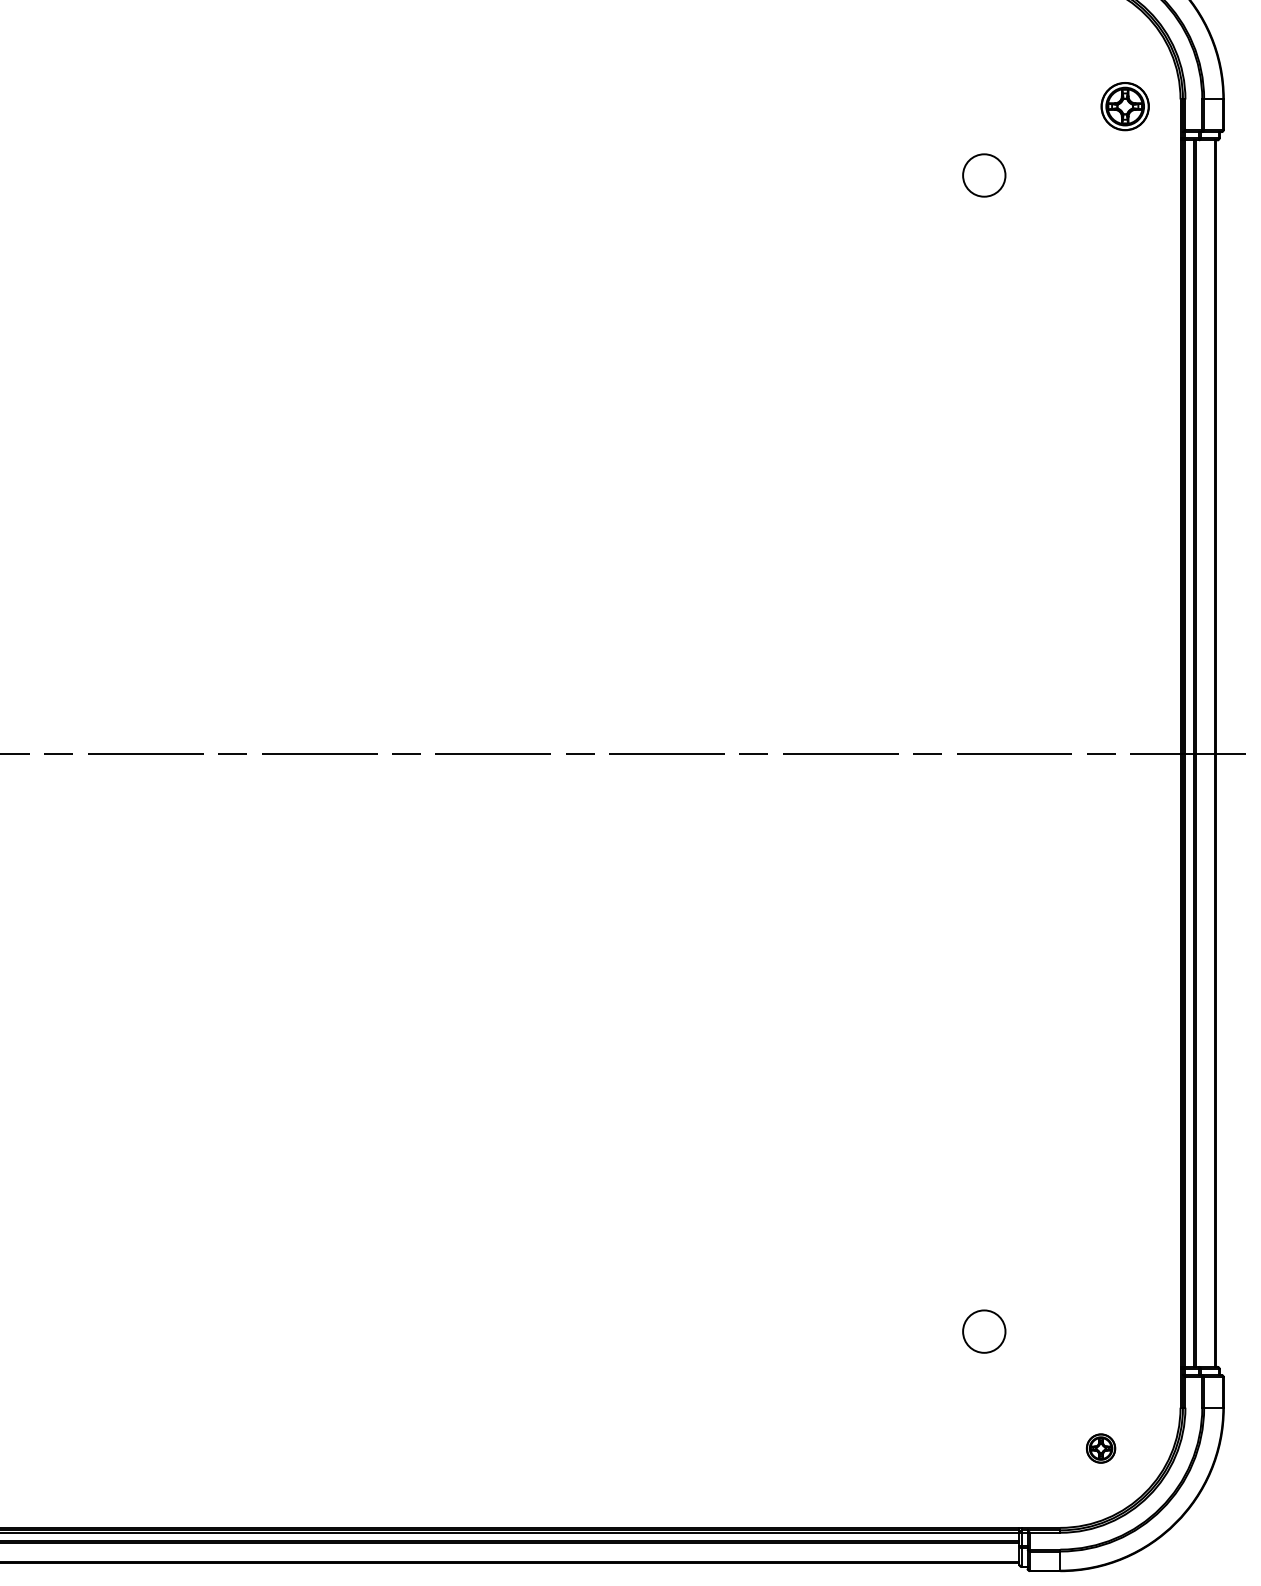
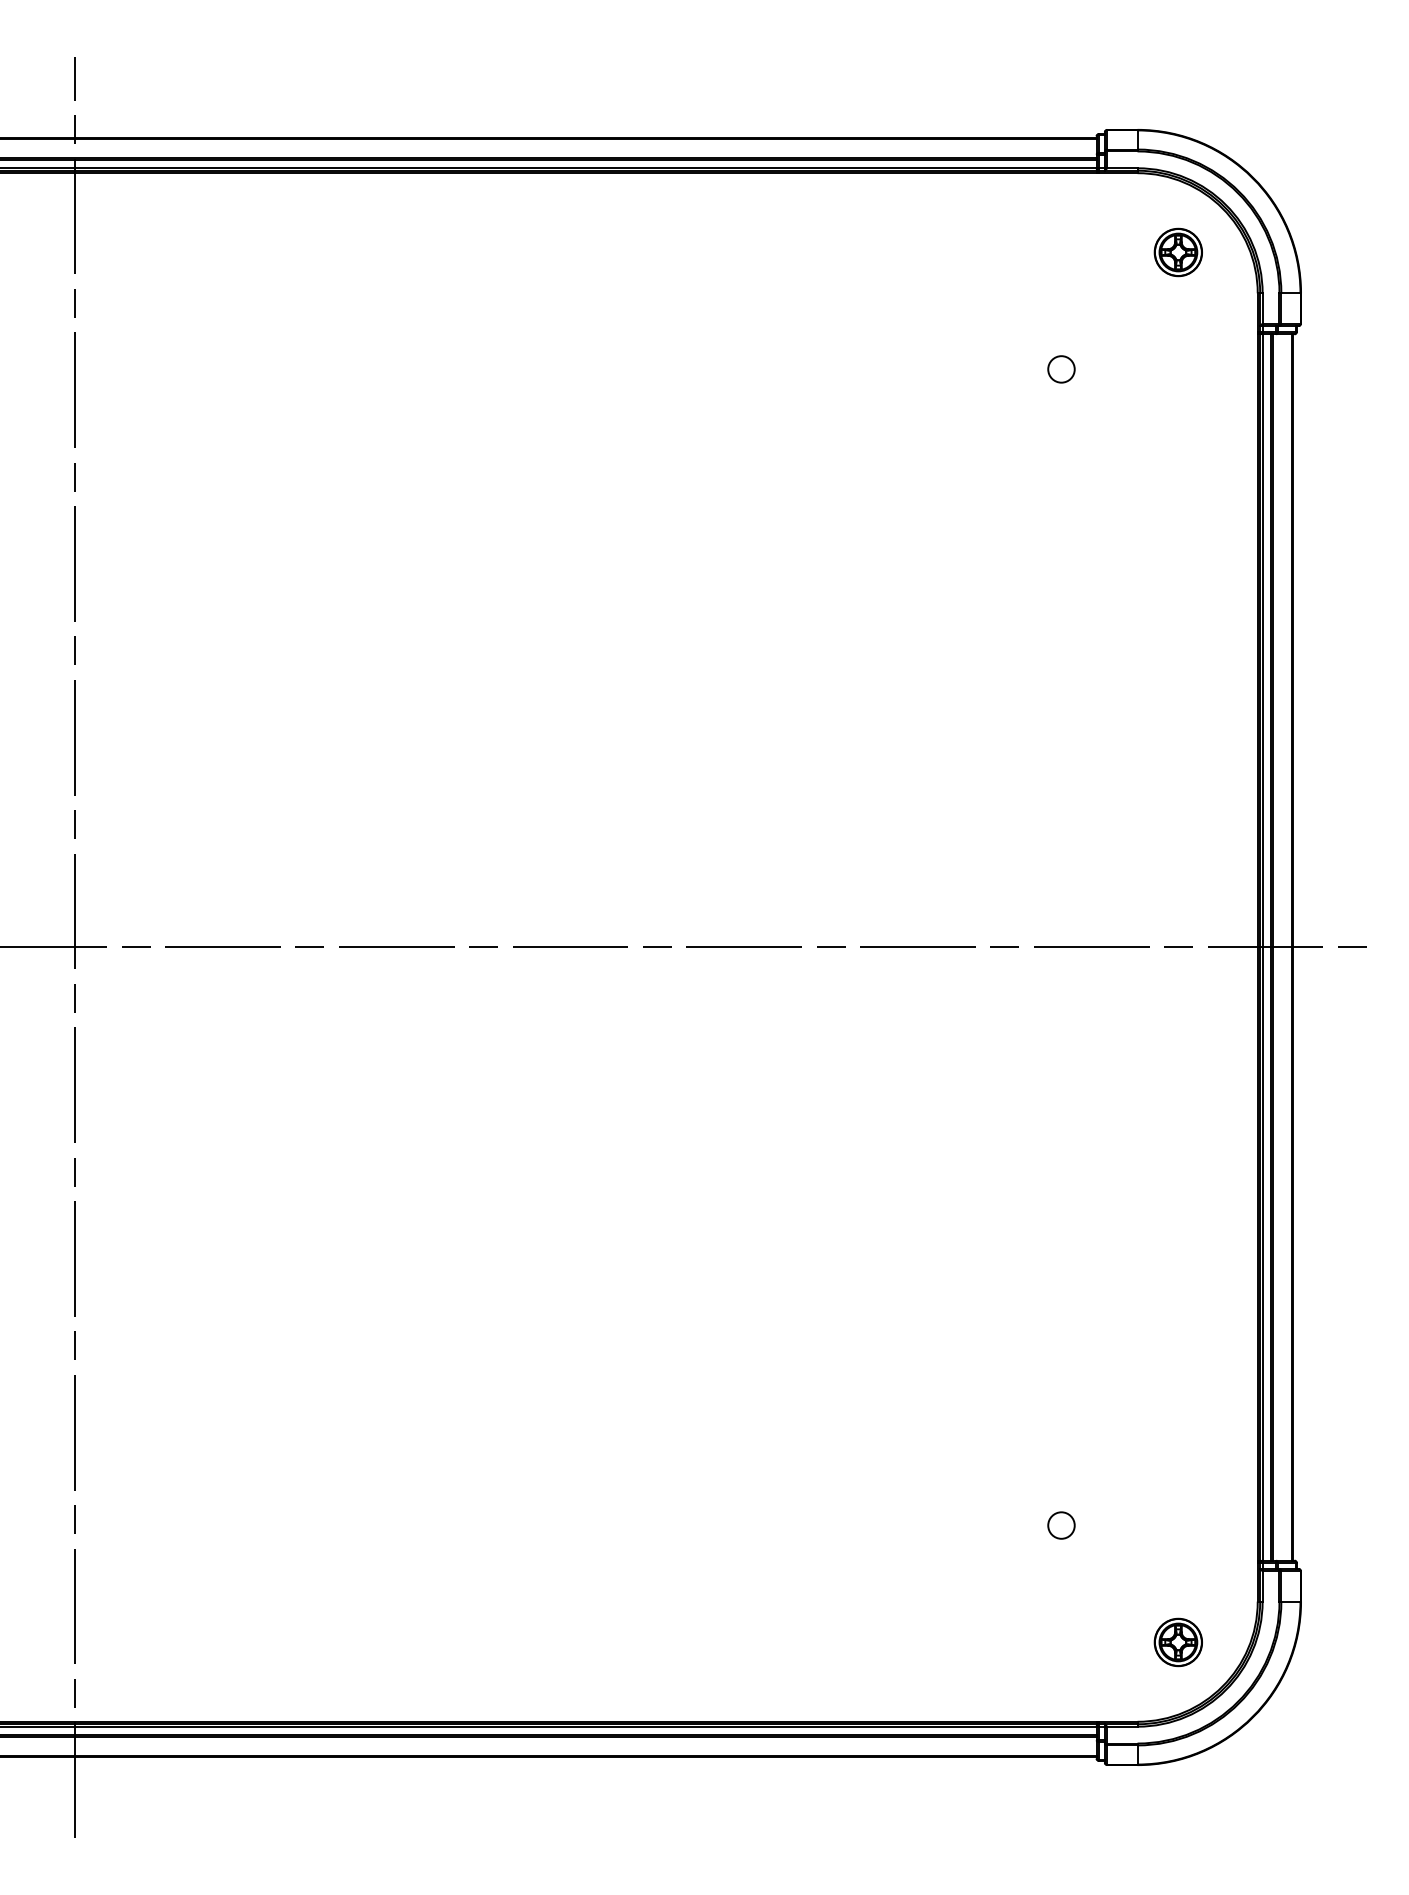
part: (1124, 106) -> (1177, 252), moved
circle: (984, 175) -> (1061, 369), size x0.62
circle: (984, 1331) -> (1061, 1525), size x0.62
part: (1100, 1448) -> (1177, 1642), size x1.67

